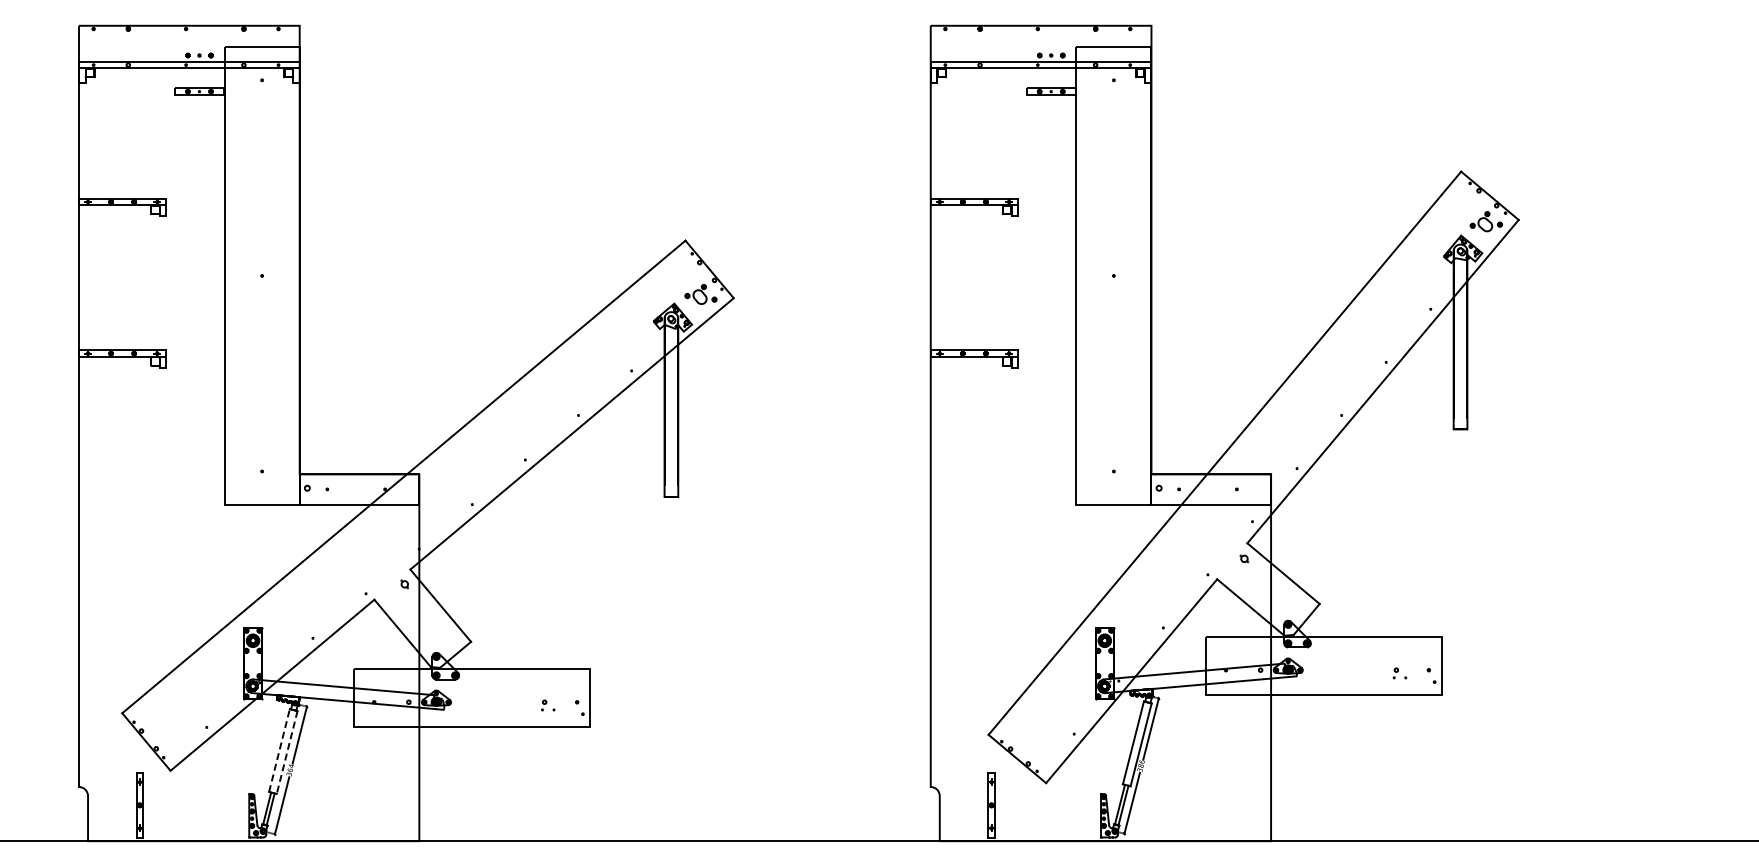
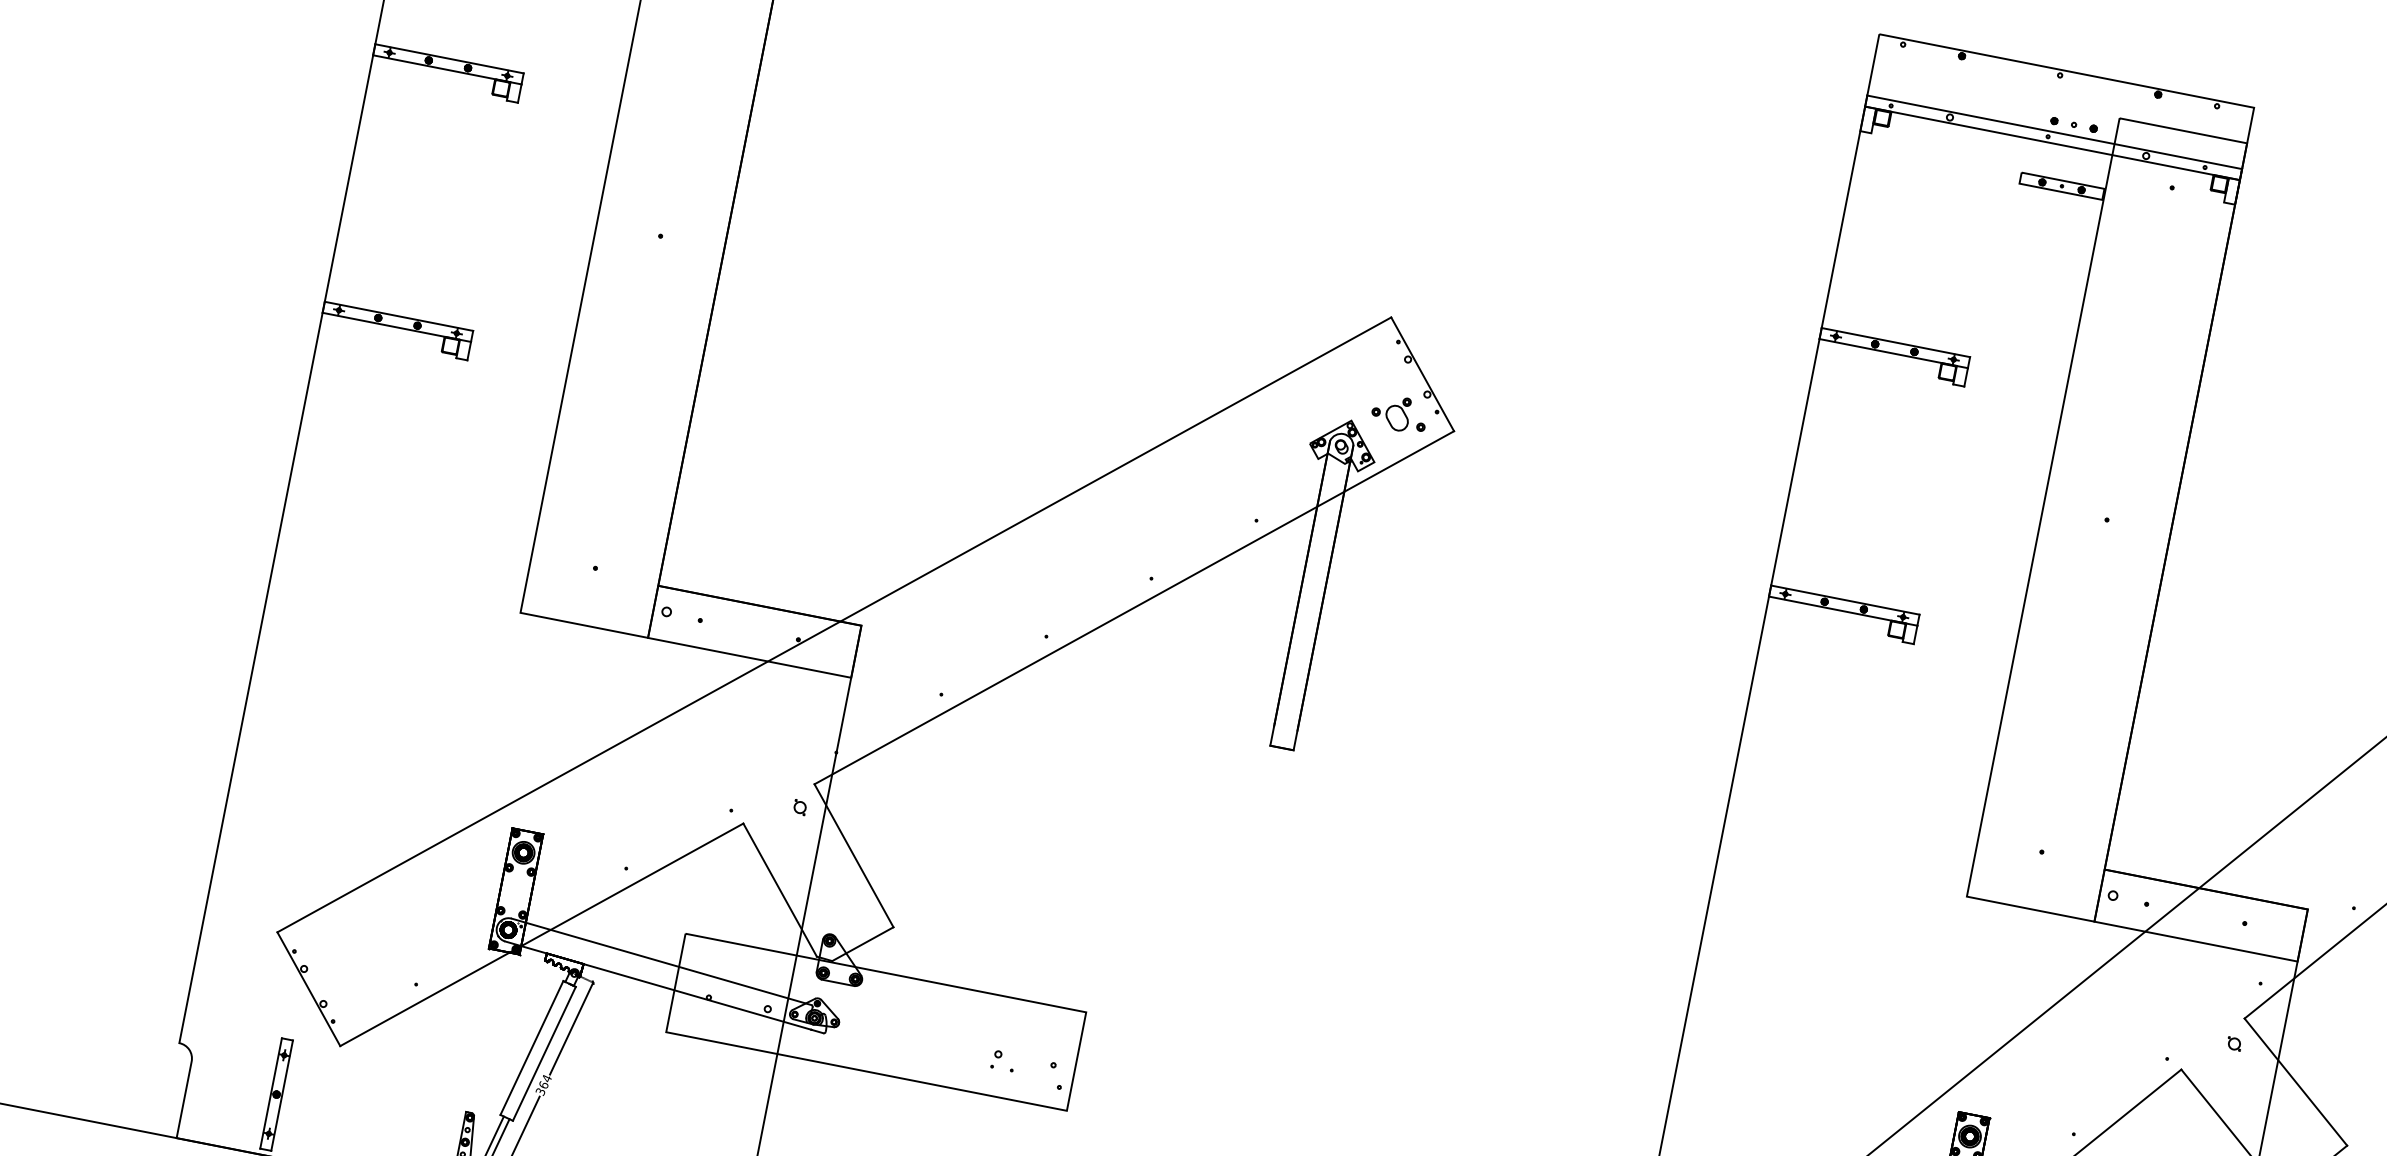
line: (279, 750) -> (531, 1047), dashed -> solid
line: (287, 752) -> (544, 1053), dashed -> solid

